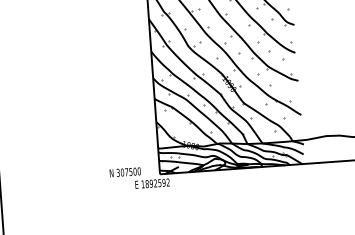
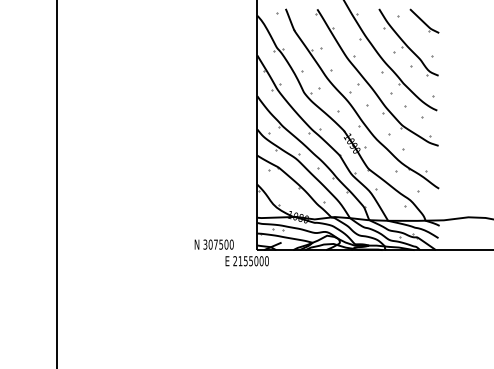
text: (155, 183) -> (250, 261), 1892592 -> 2155000

